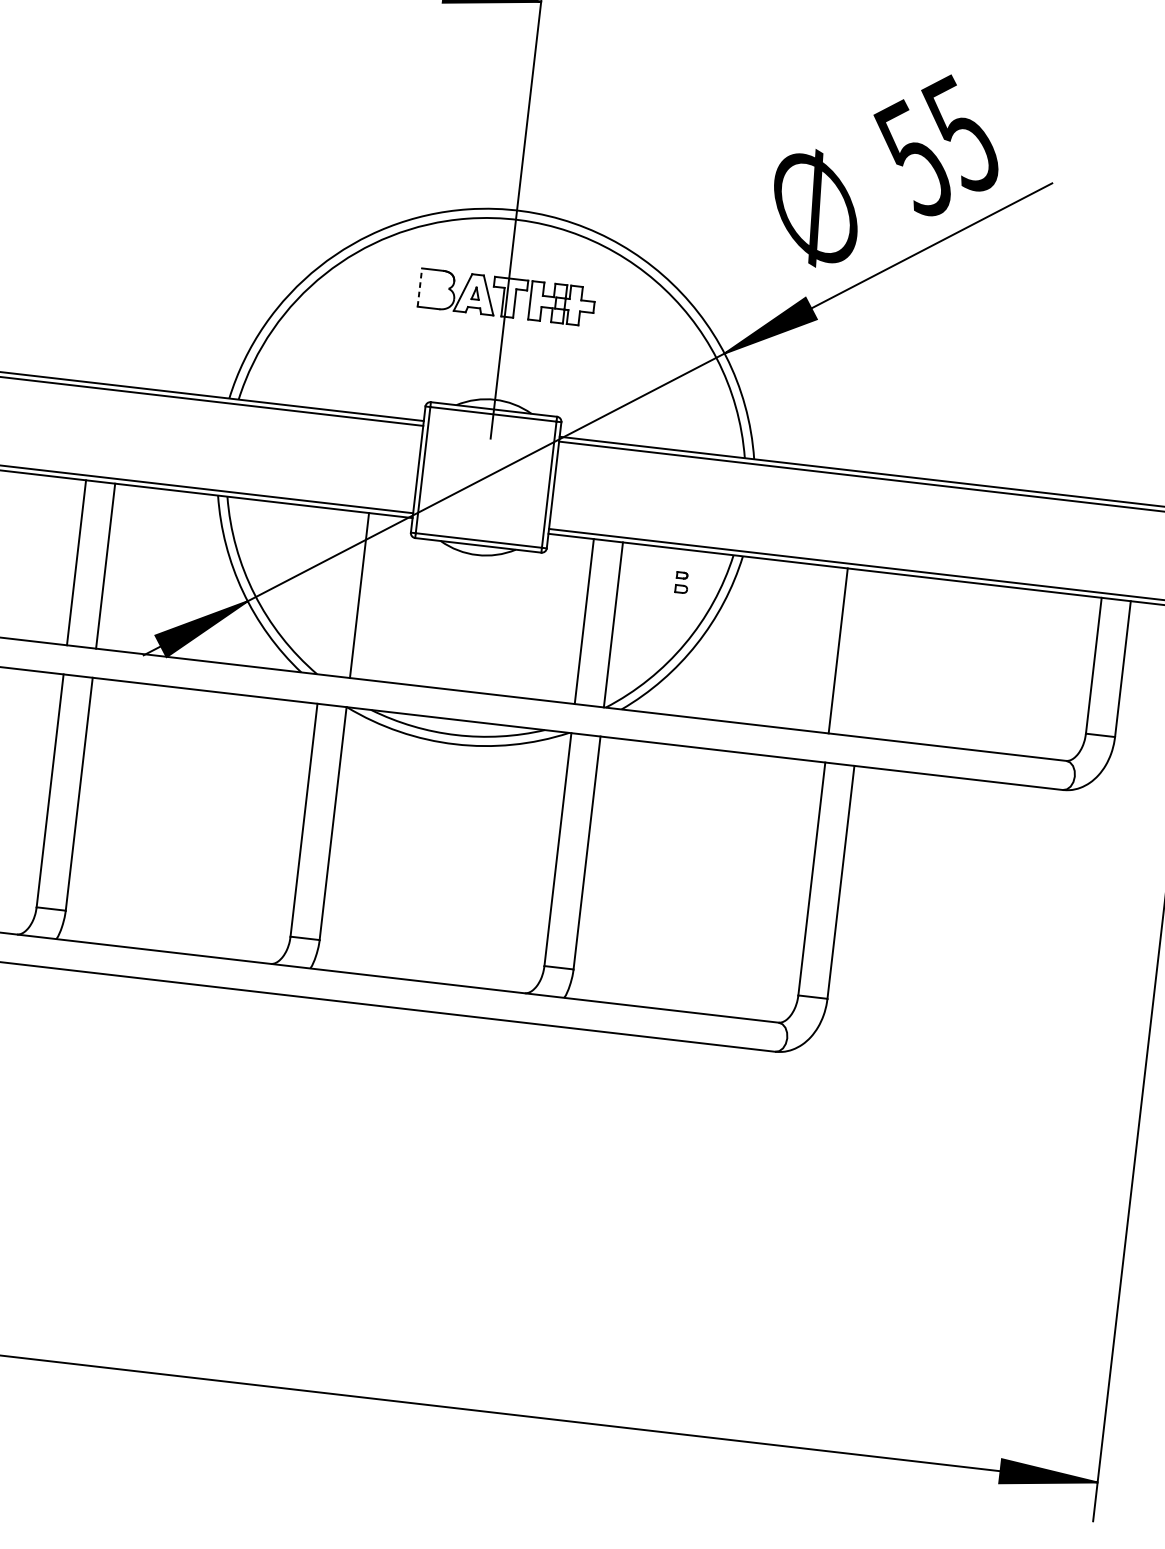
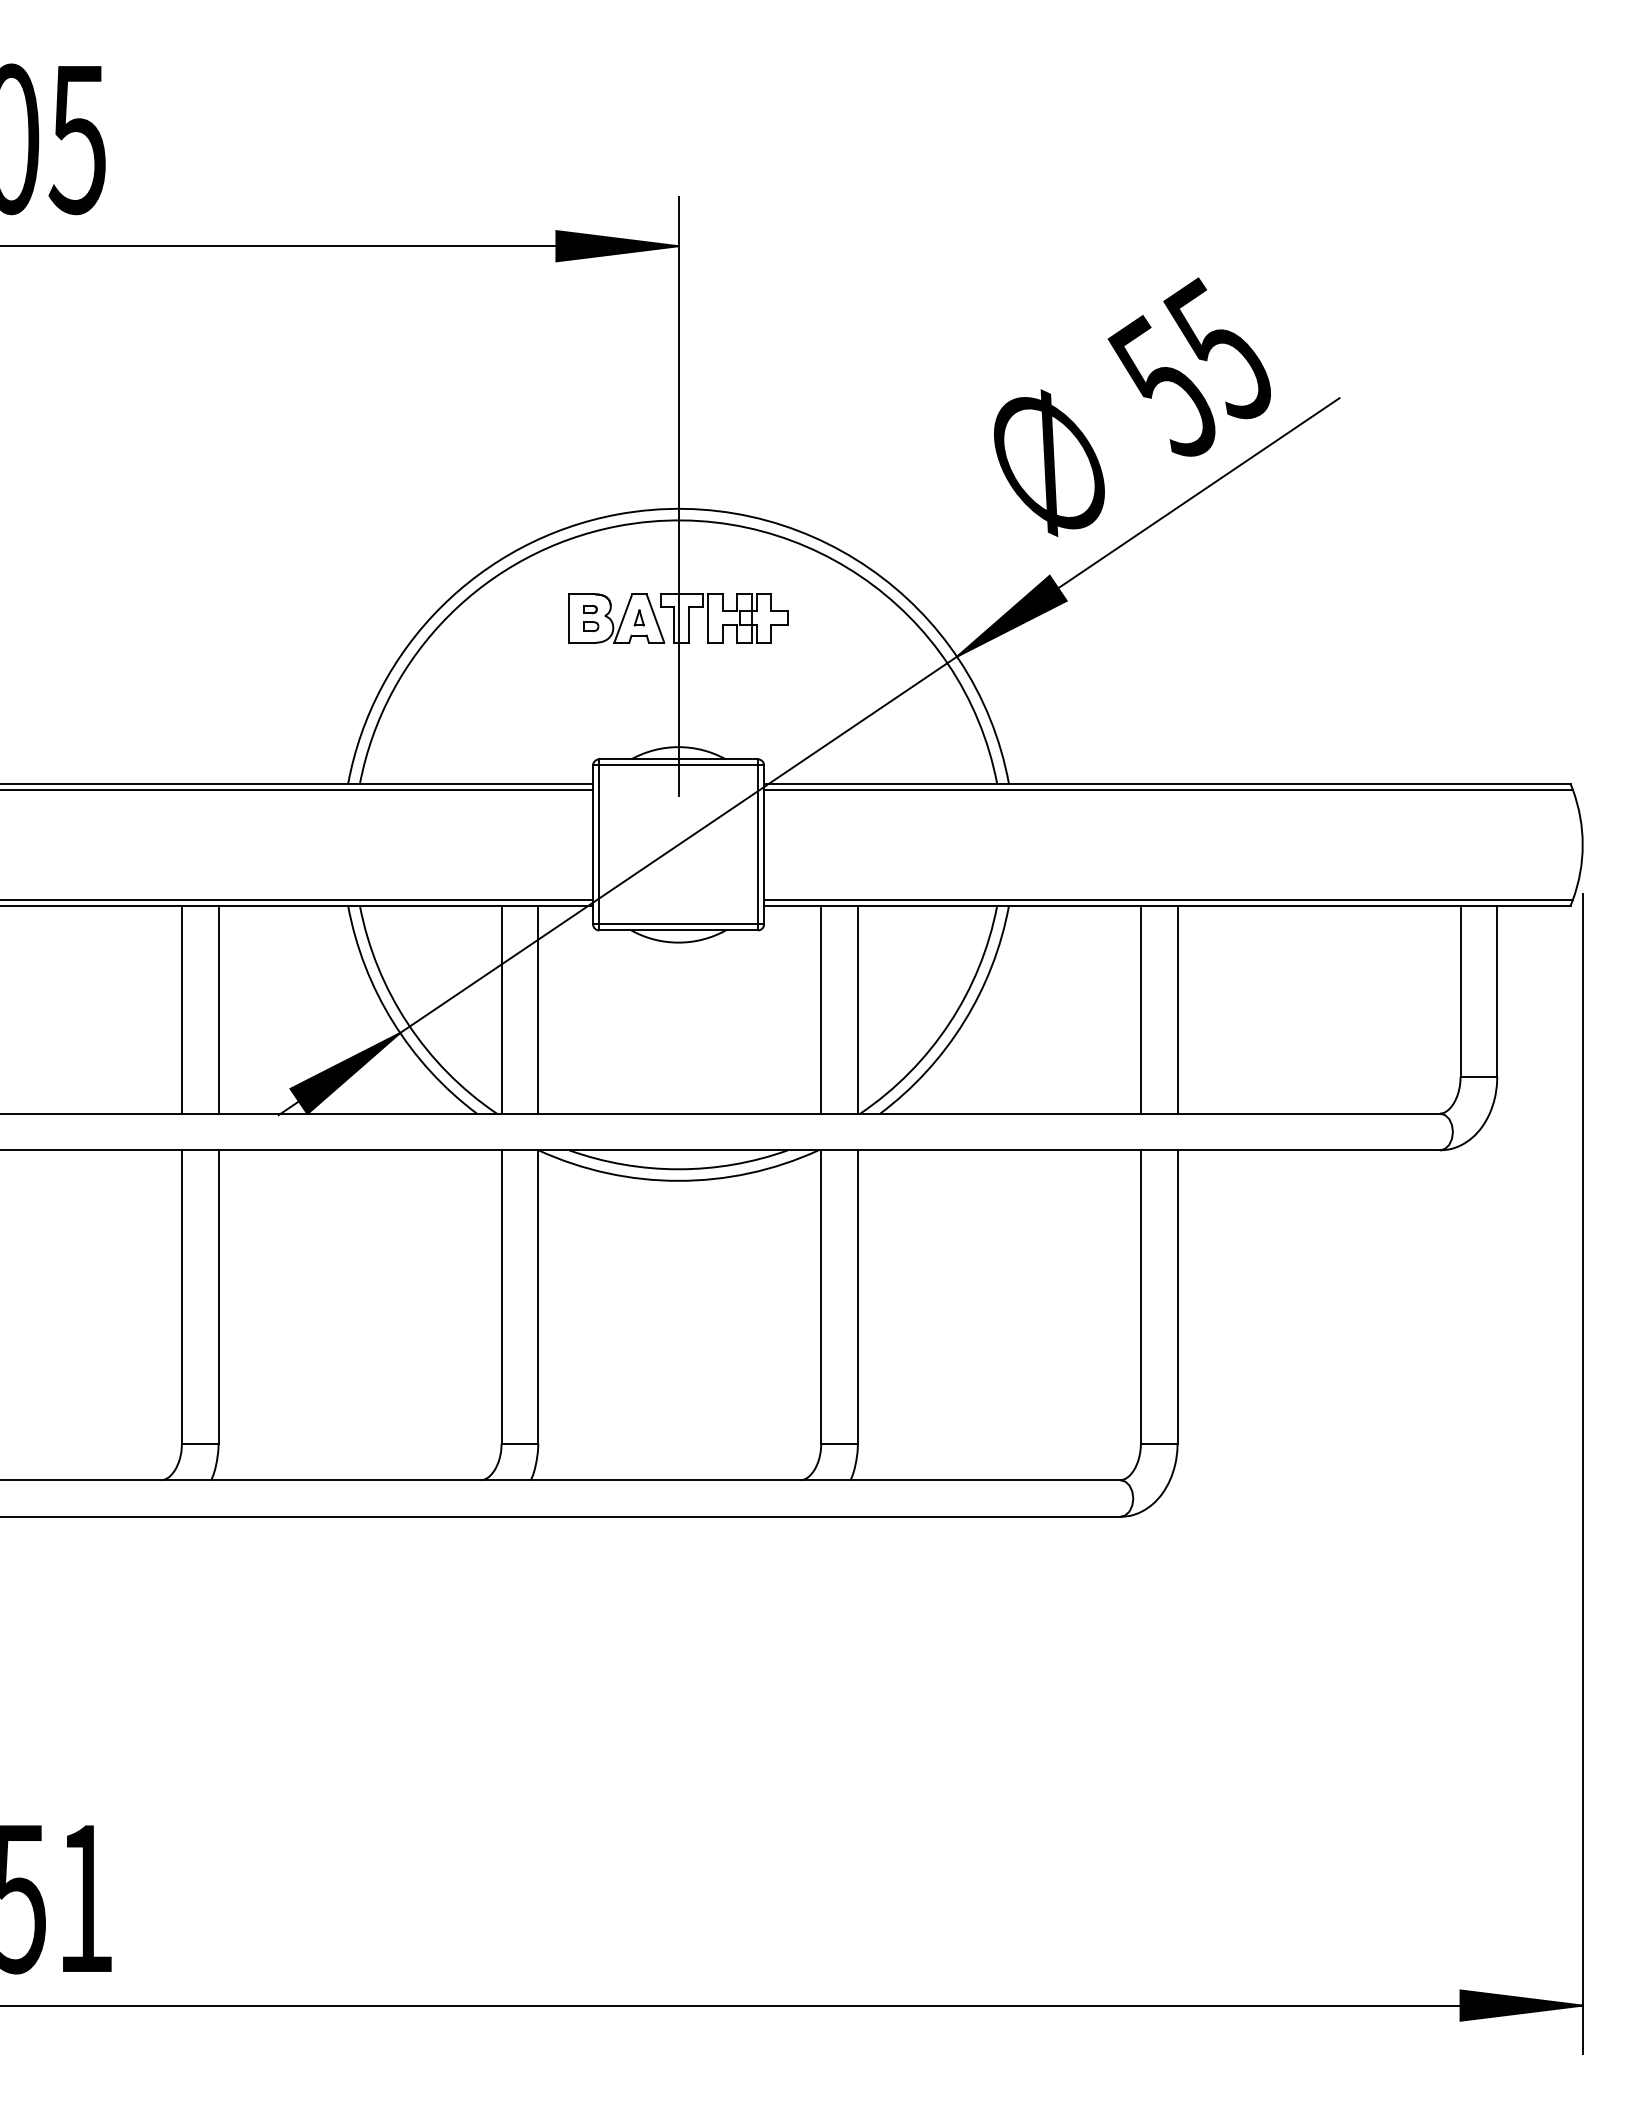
line: (419, 287) -> (568, 618), dashed -> solid
part: (682, 582) -> (591, 618), moved
line: (330, 591) -> (501, 1009), added
line: (867, 654) -> (1177, 1009), added

